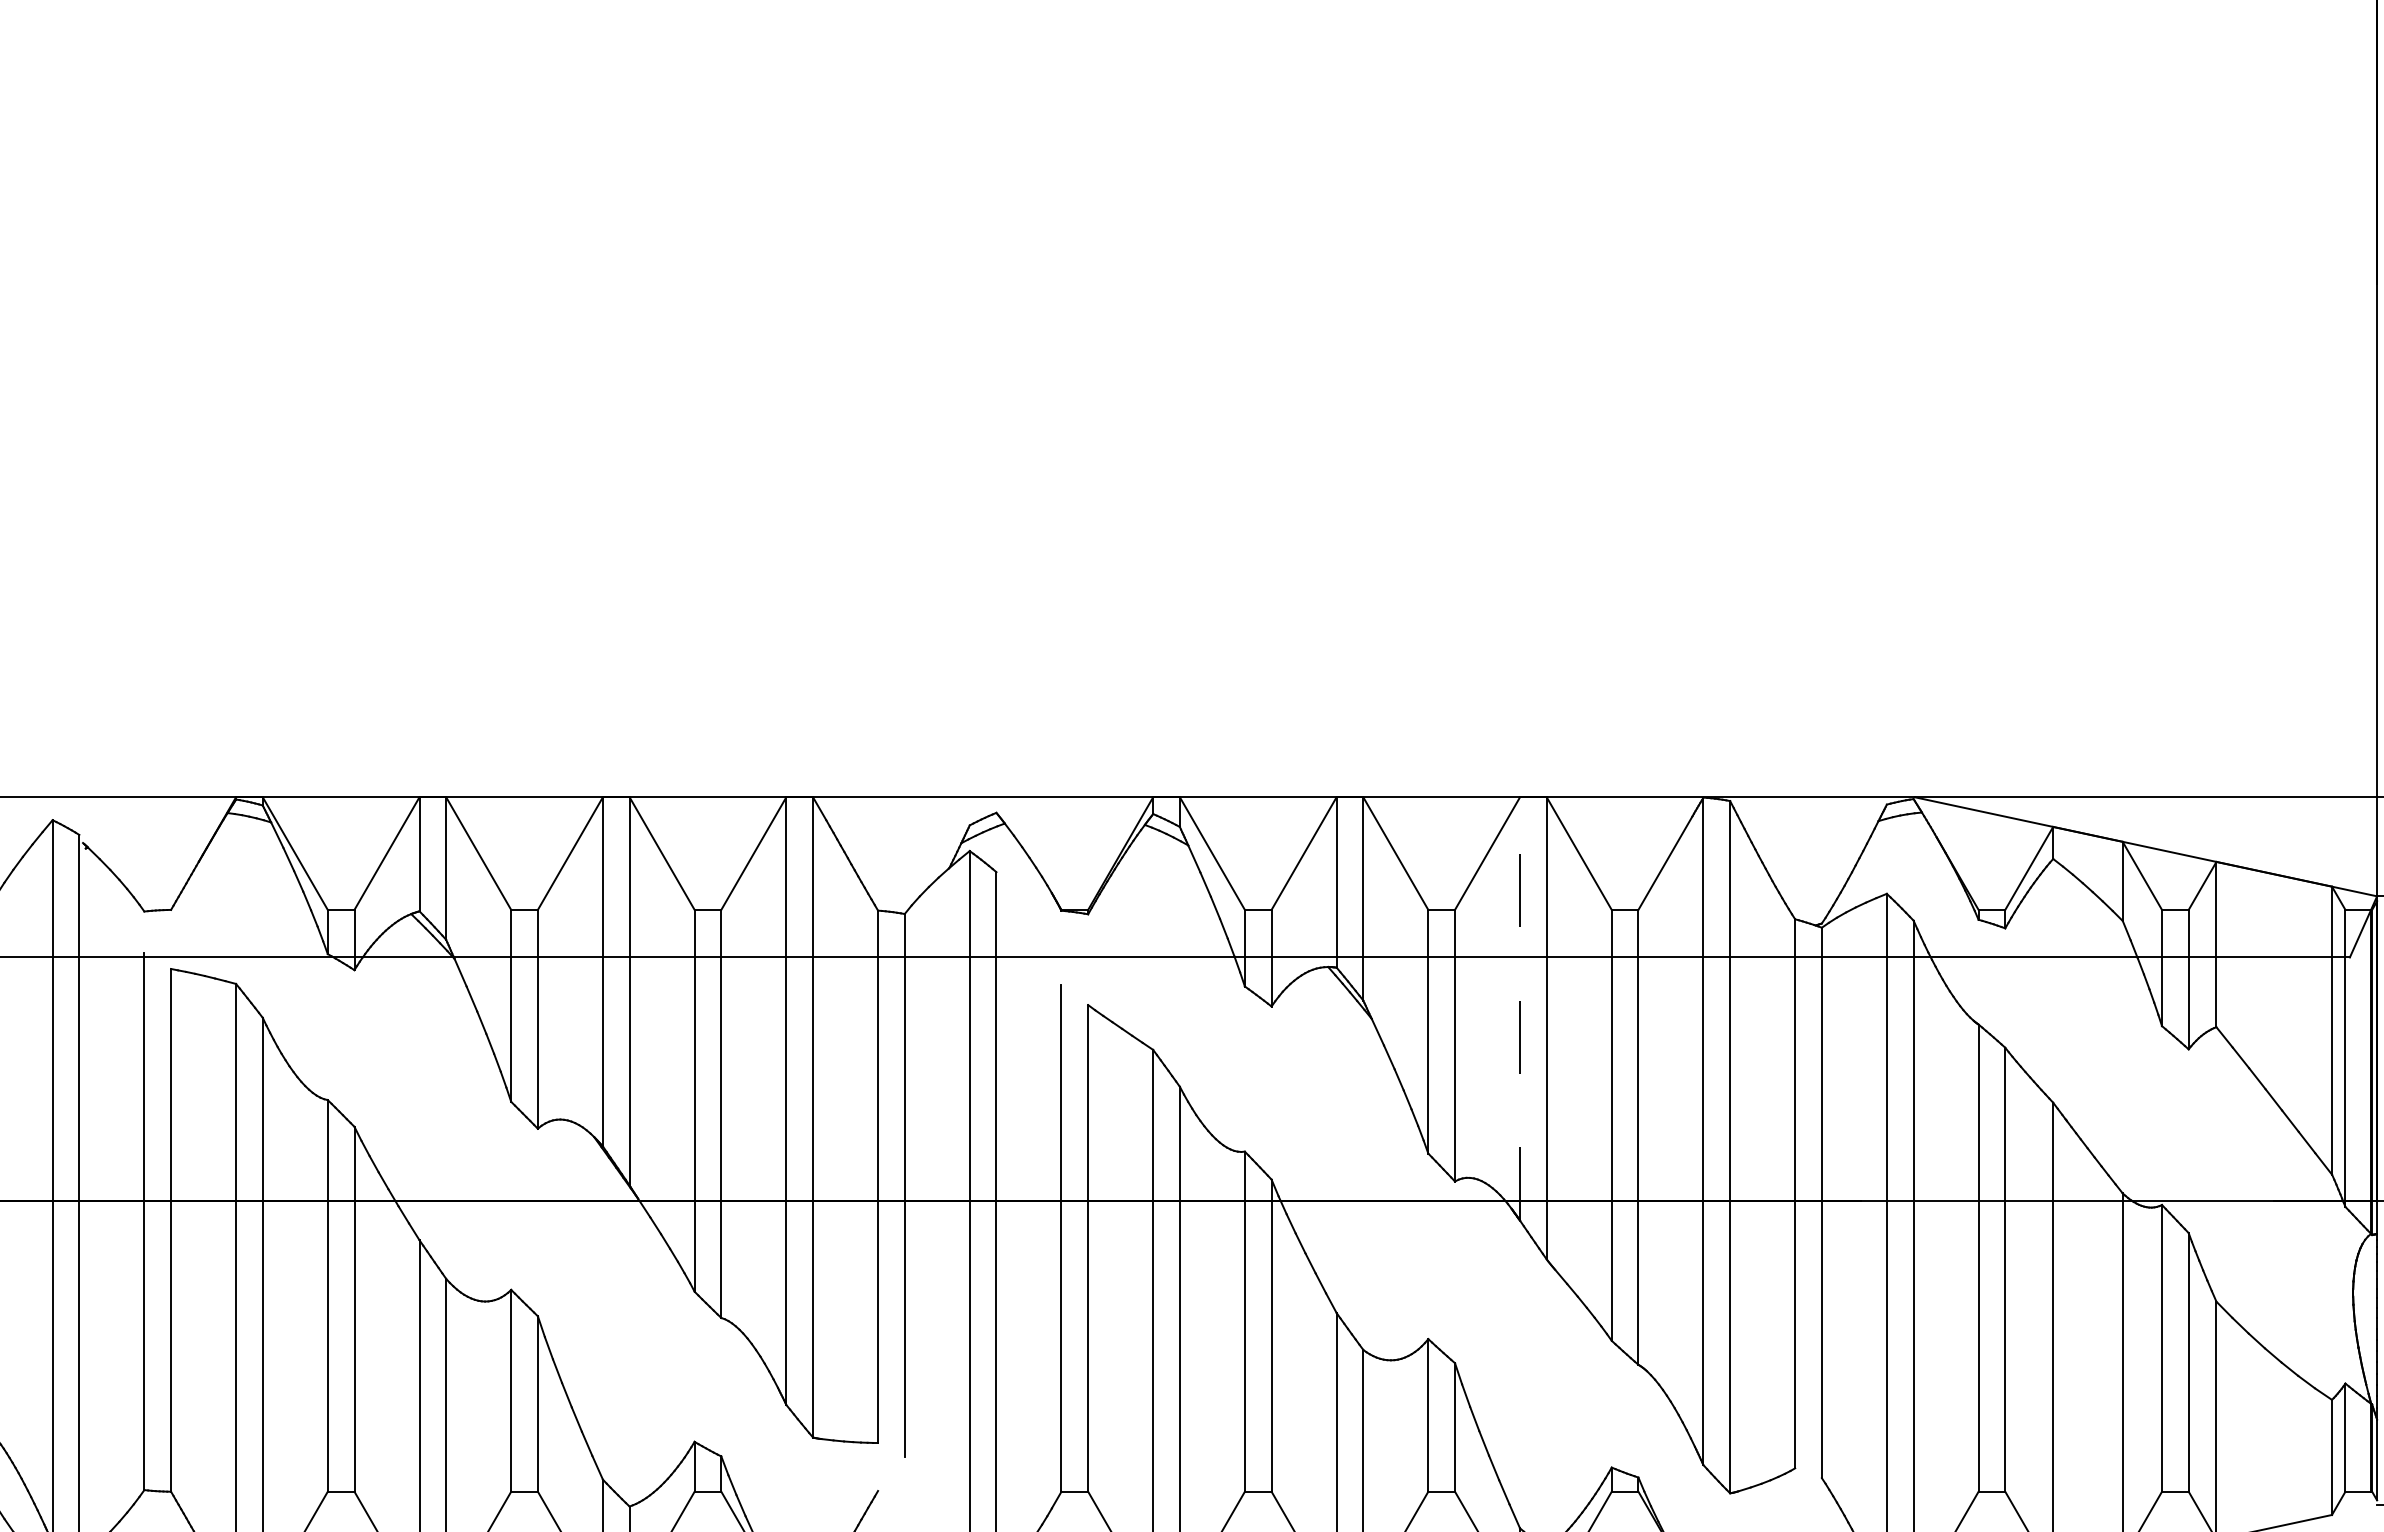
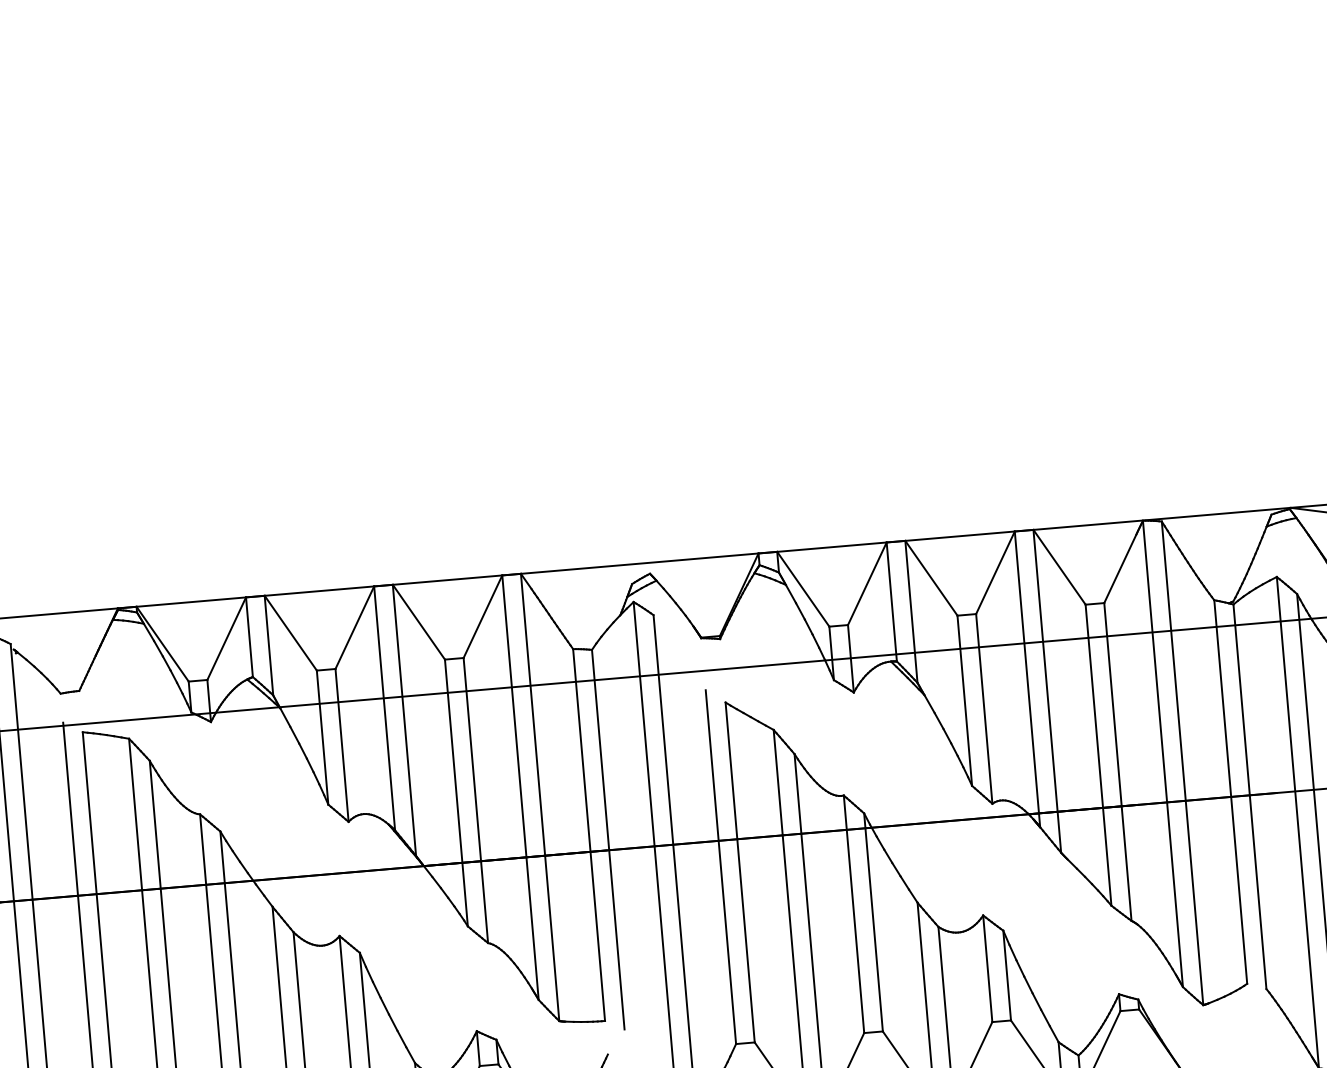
line: (1520, 1008) -> (1027, 679), dashed -> solid

